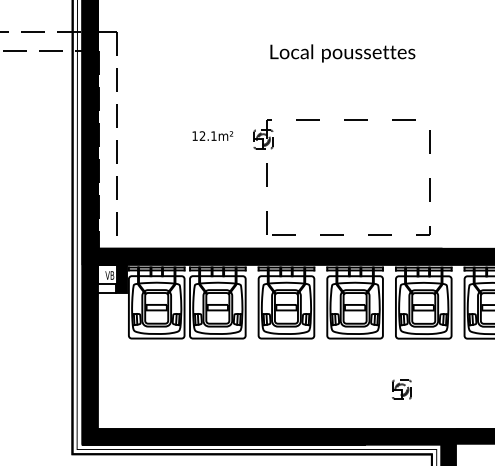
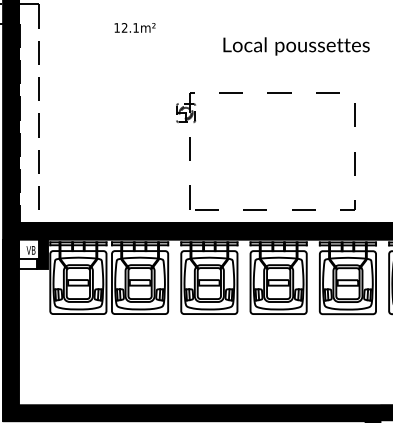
text: (342, 53) -> (296, 46), moved
text: (212, 135) -> (134, 27), moved
part: (401, 389) -> (325, 365), removed

